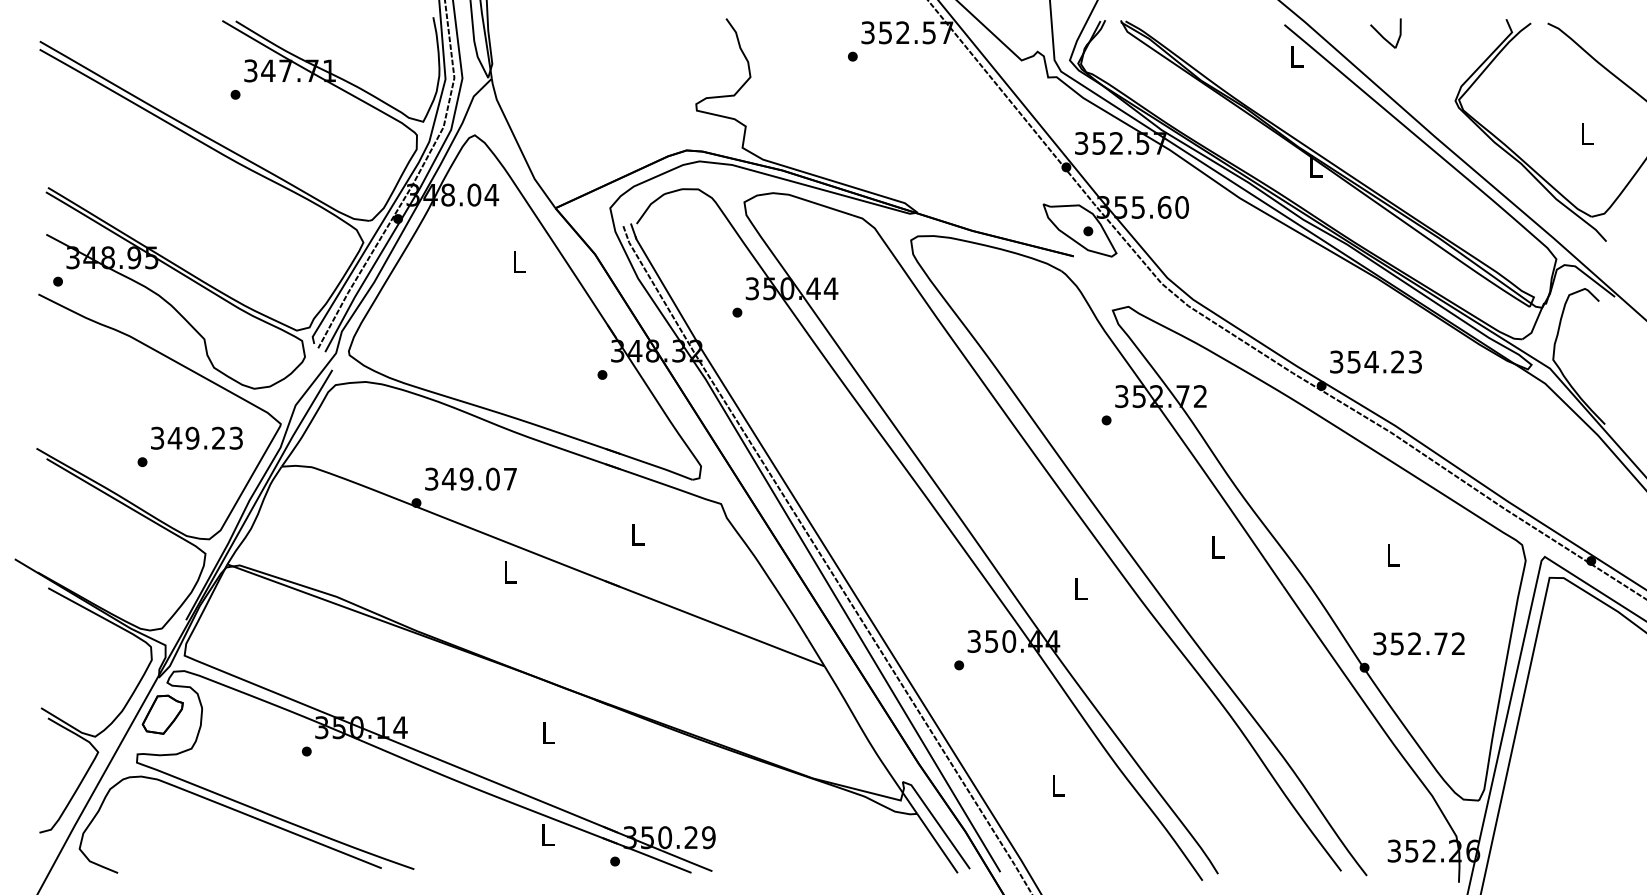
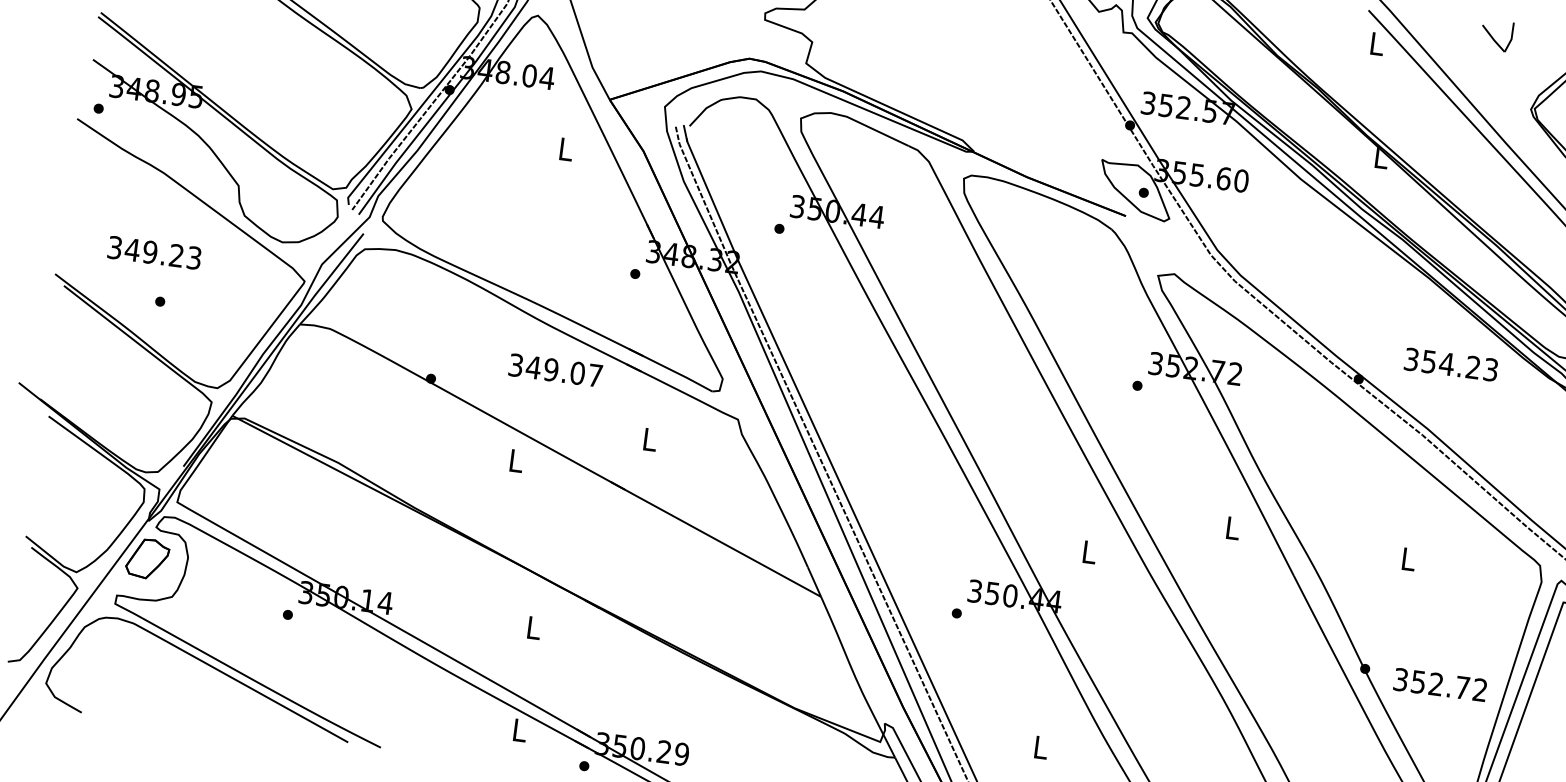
part: (1385, 33) -> (1496, 35), moved
text: (1375, 361) -> (1450, 364), moved
text: (196, 437) -> (154, 252), moved
text: (470, 478) -> (555, 369), moved
text: (1418, 643) -> (1439, 684), moved

